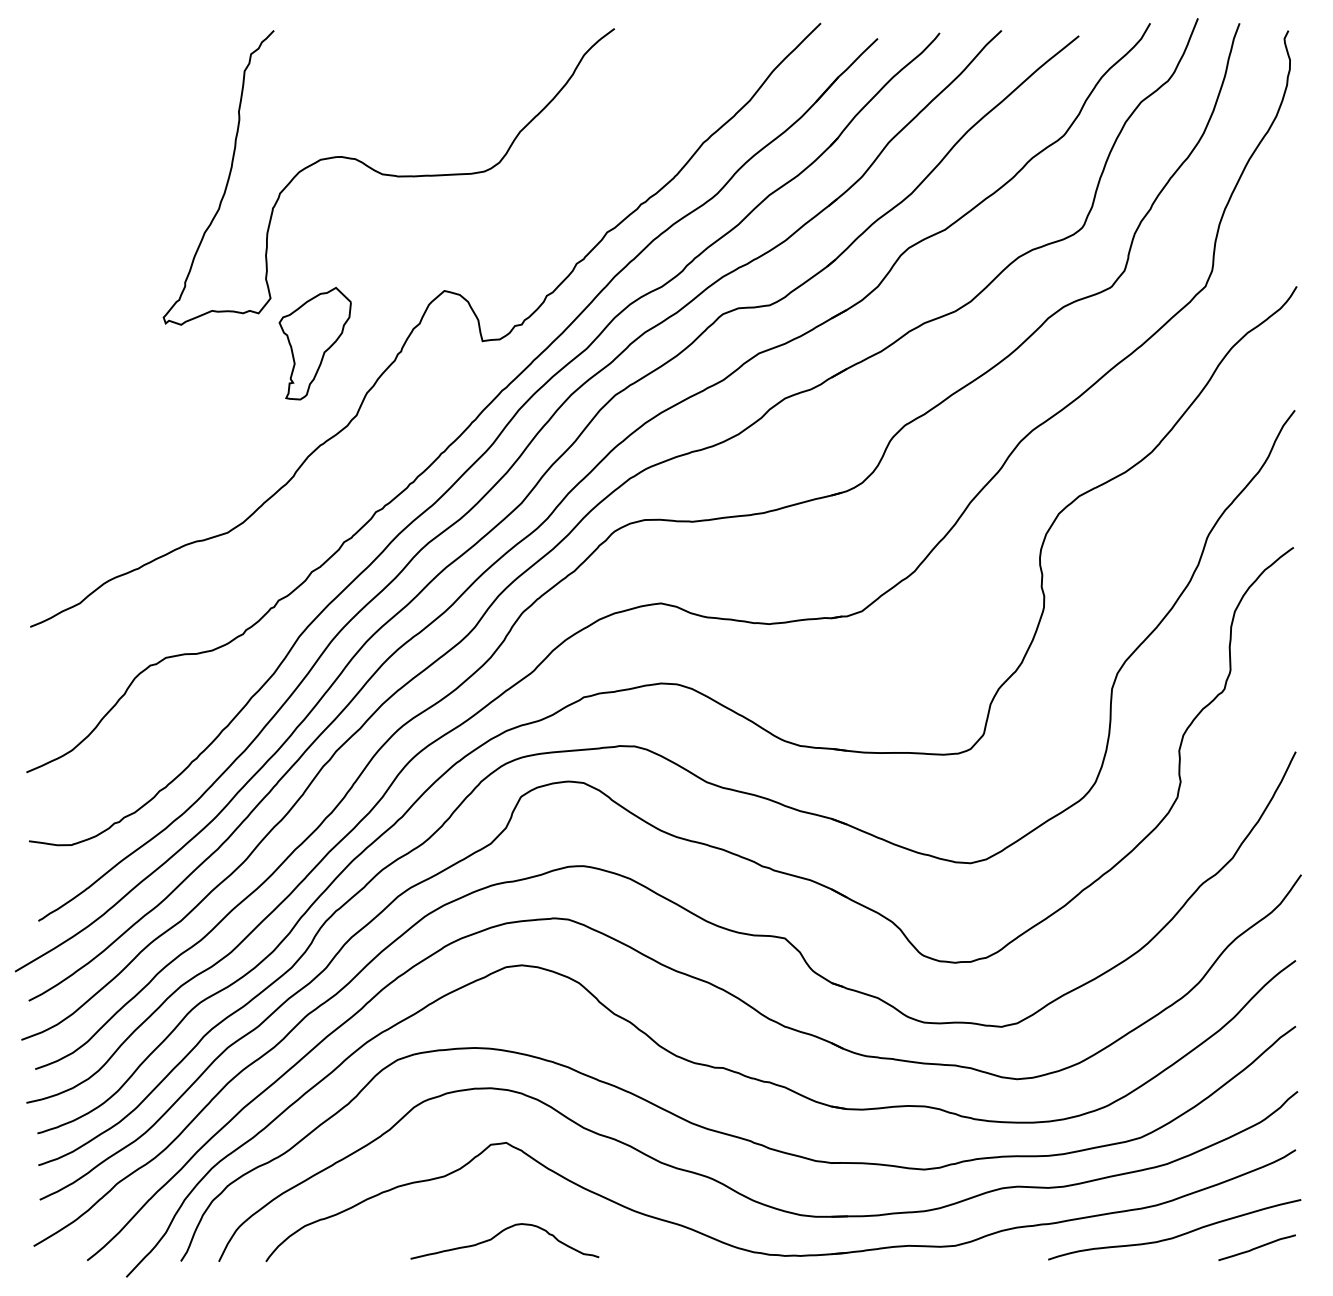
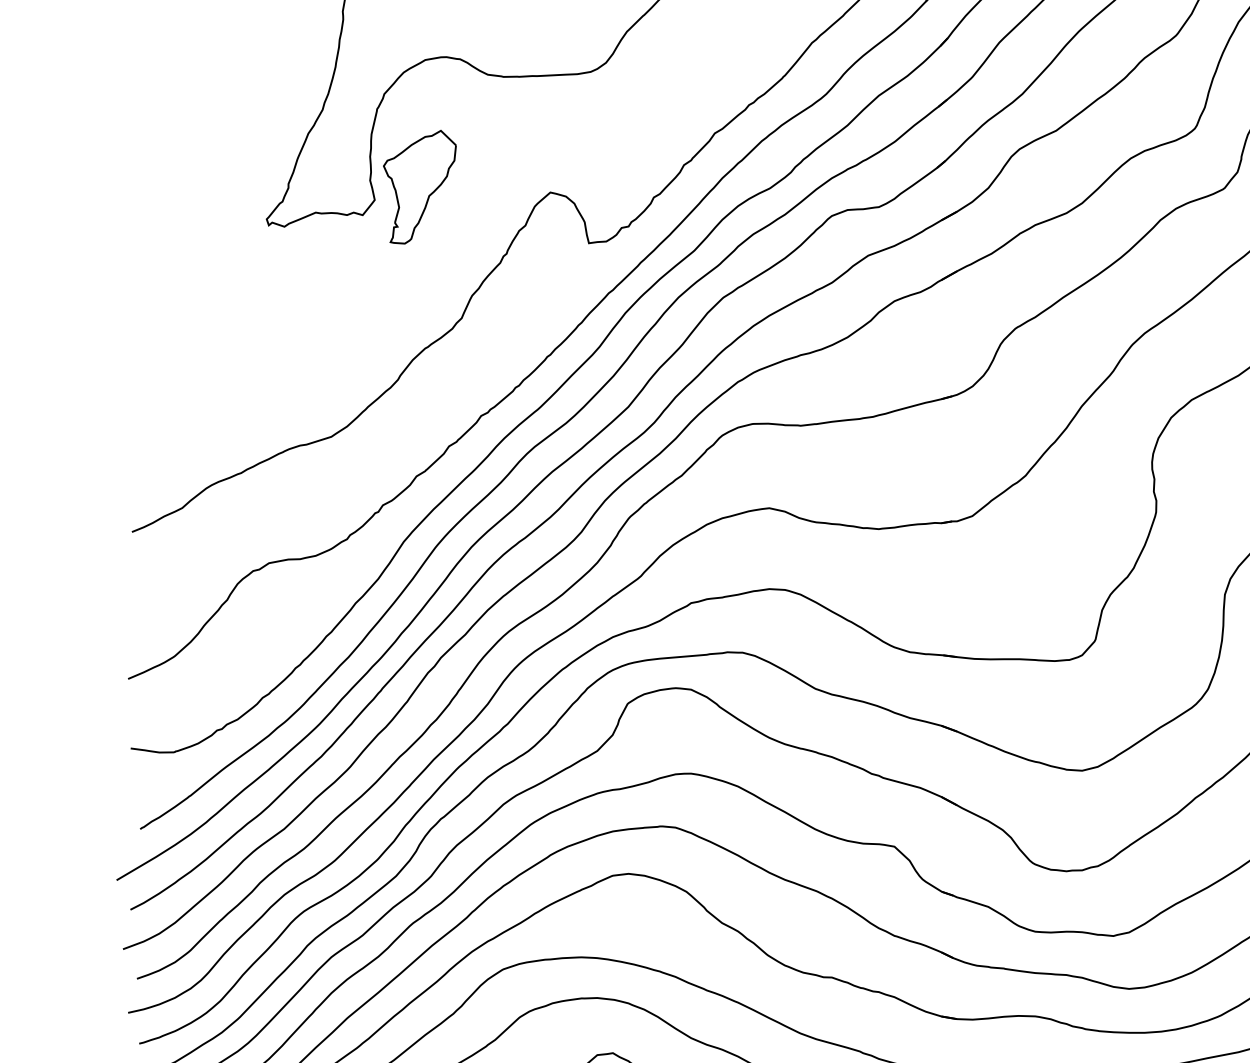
part: (314, 343) -> (419, 187), moved

